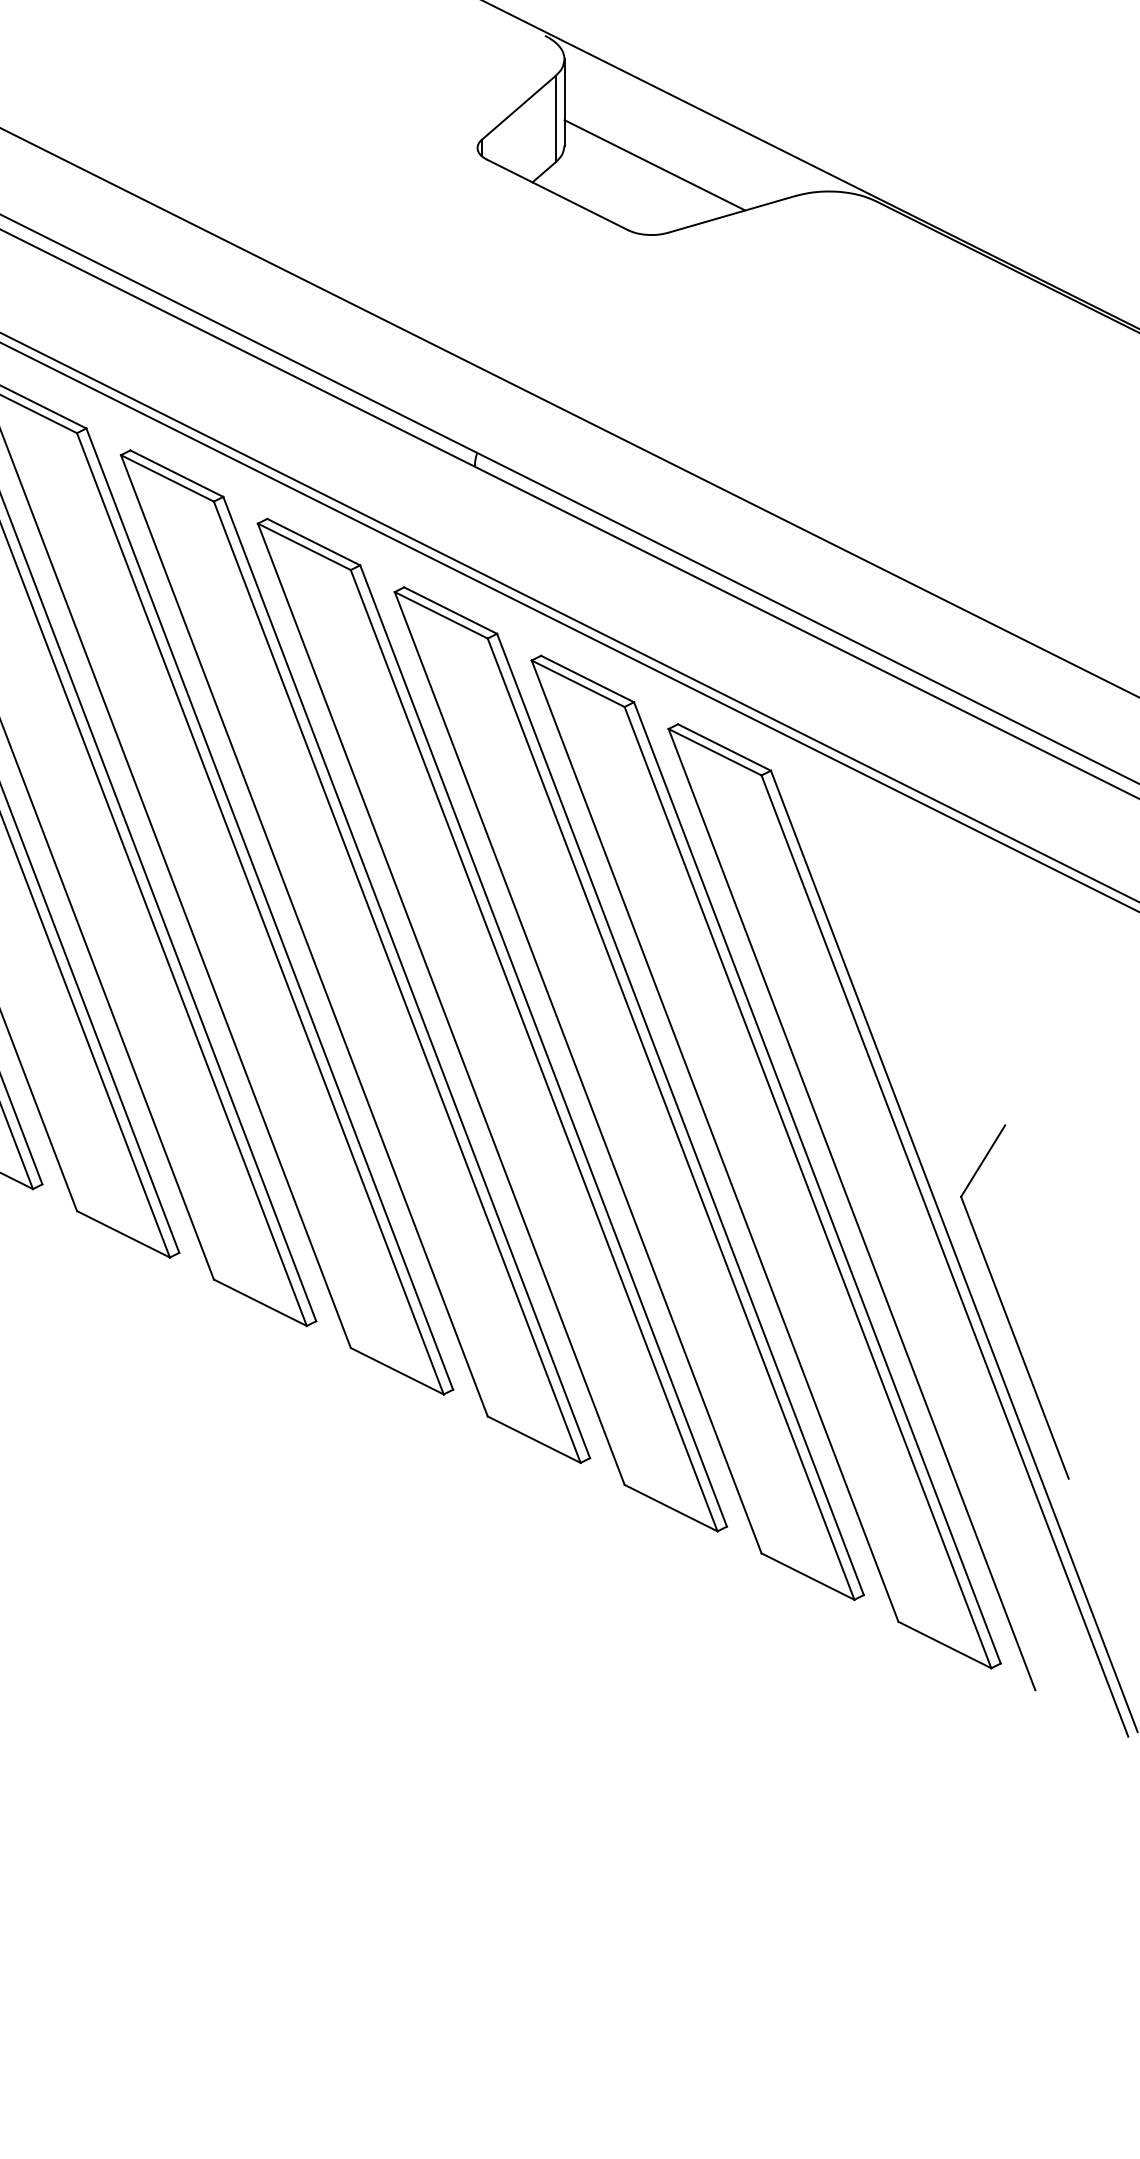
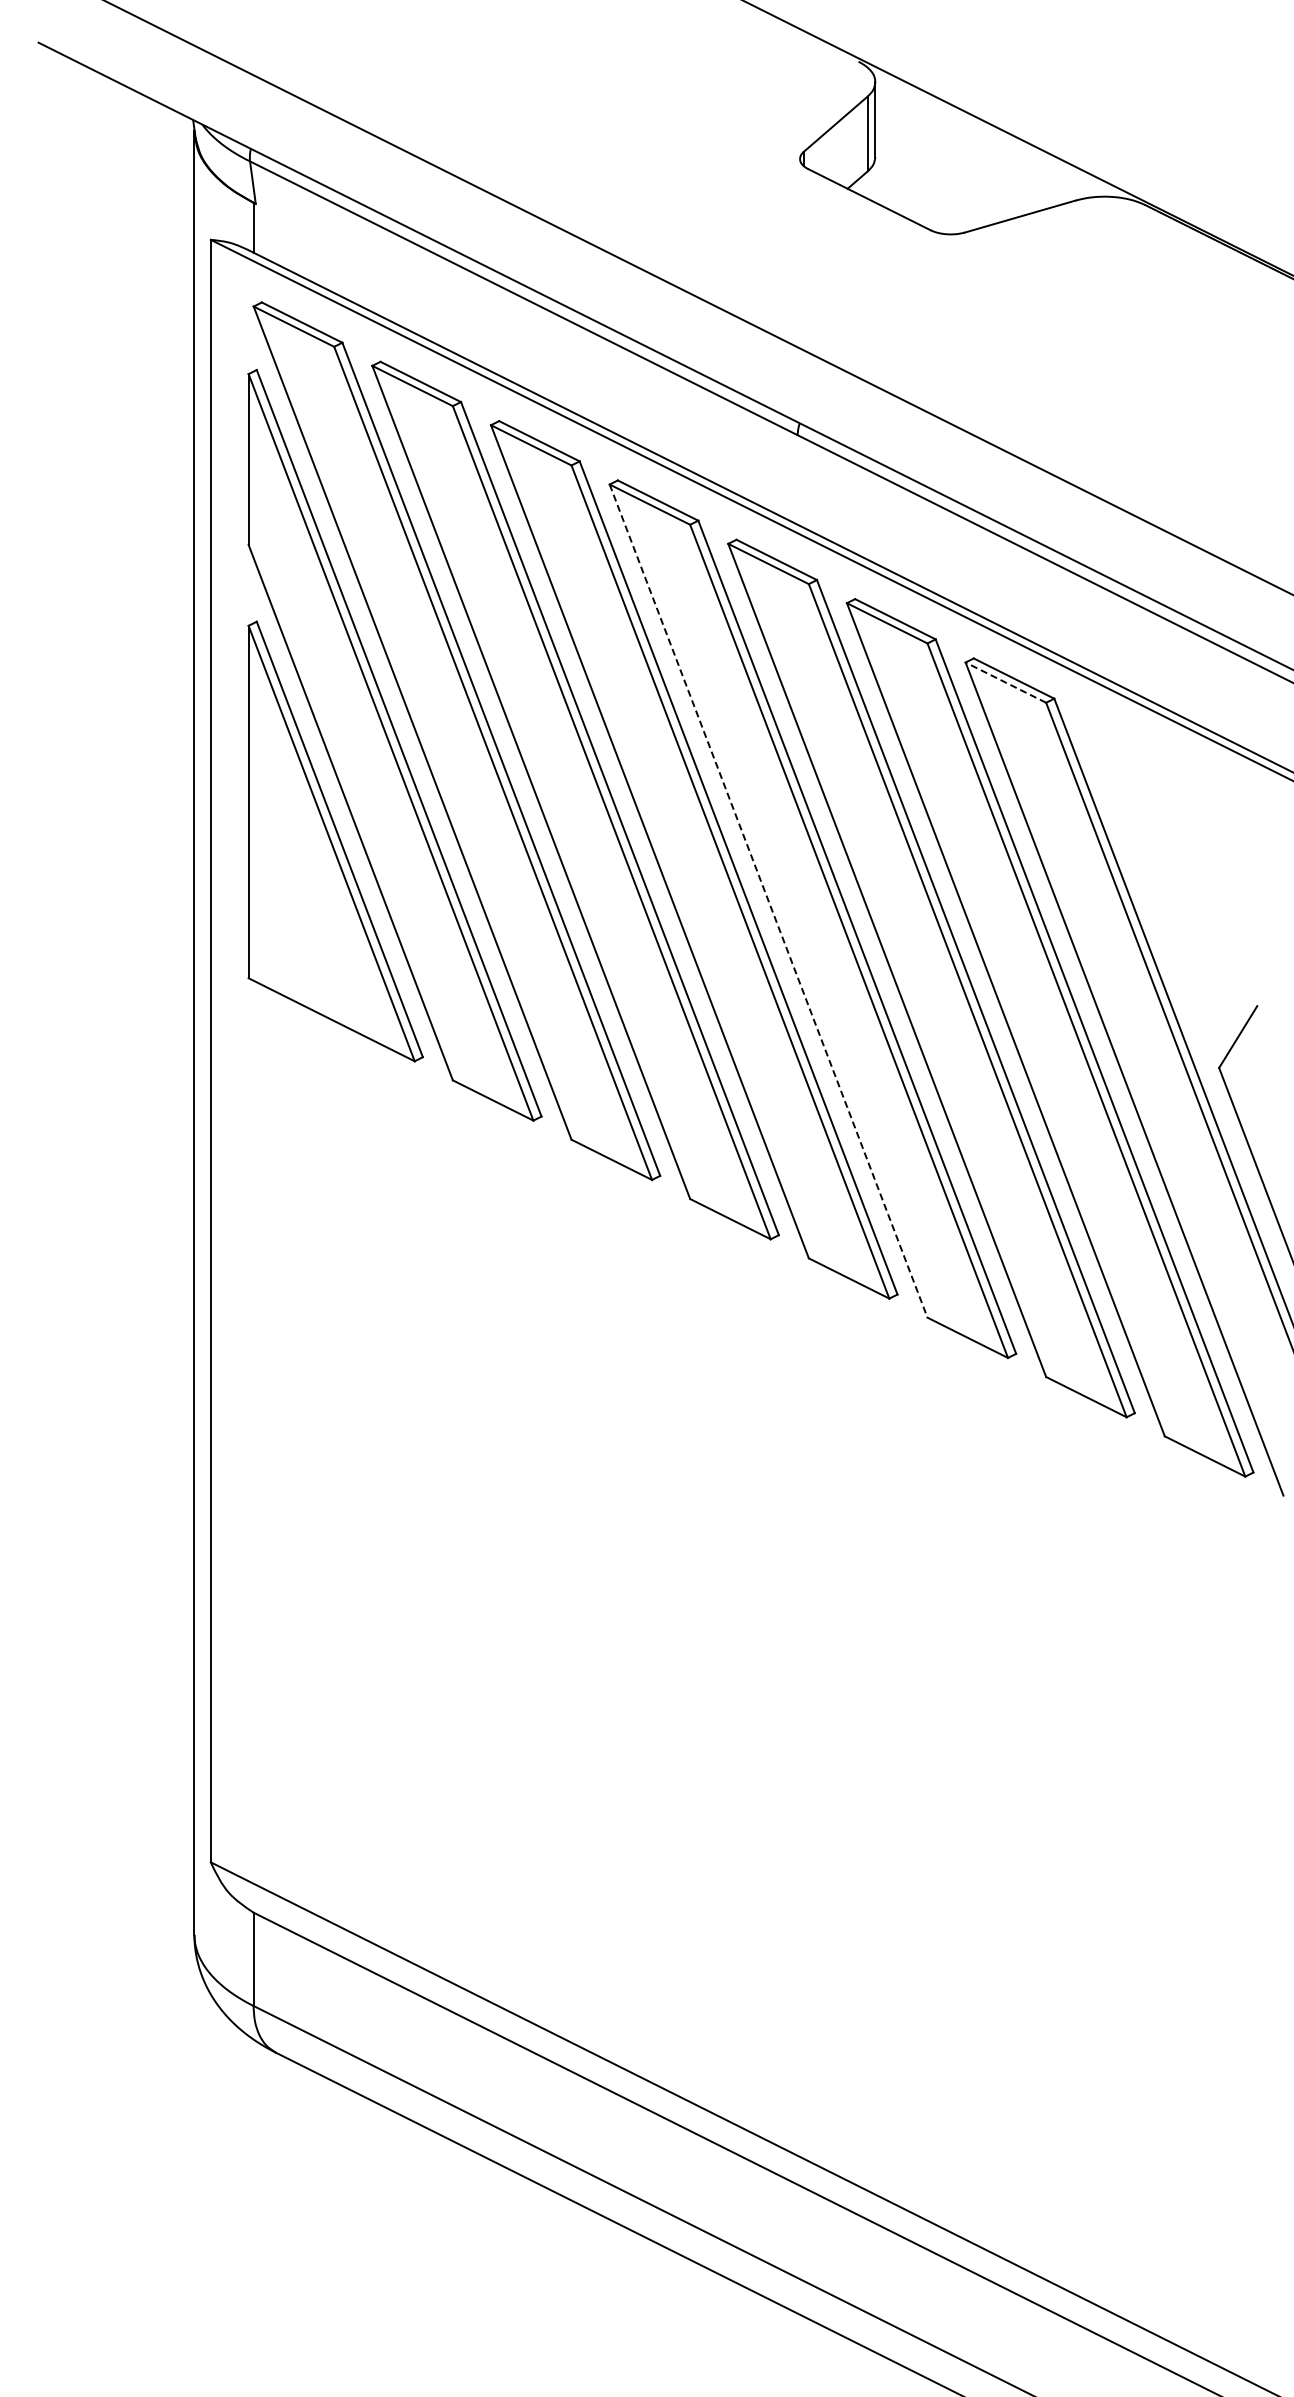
line: (654, 164) -> (953, 173), removed
line: (714, 752) -> (1005, 682), solid -> dashed
line: (441, 1004) -> (768, 901), solid -> dashed

